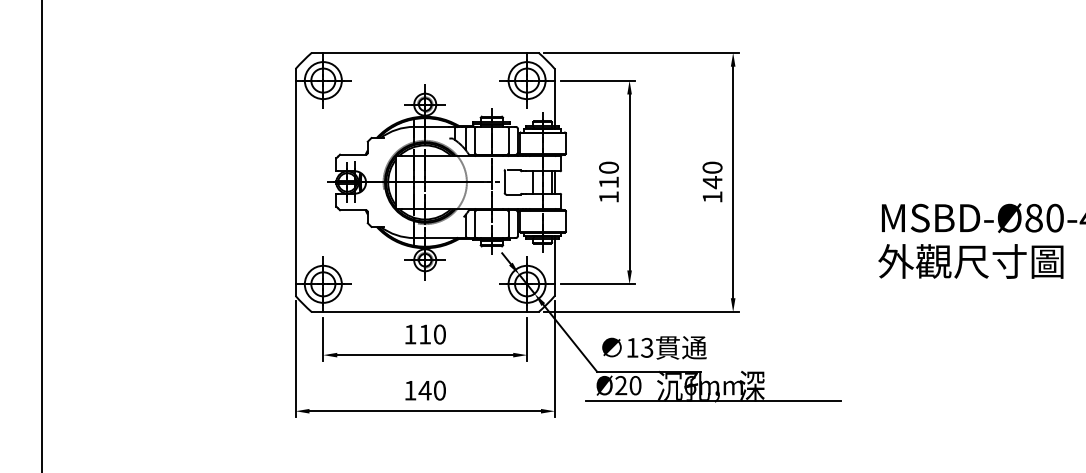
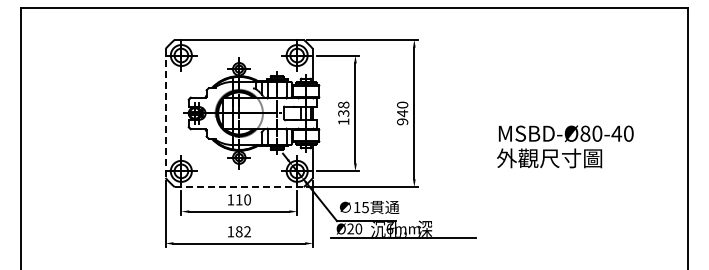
text: (608, 173) -> (343, 108), 110 -> 138
line: (295, 182) -> (165, 113), solid -> dashed
text: (712, 196) -> (402, 121), 140 -> 940
line: (425, 312) -> (239, 187), solid -> dashed
text: (647, 346) -> (365, 206), 13 -> 15
text: (430, 390) -> (242, 231), 140 -> 182

